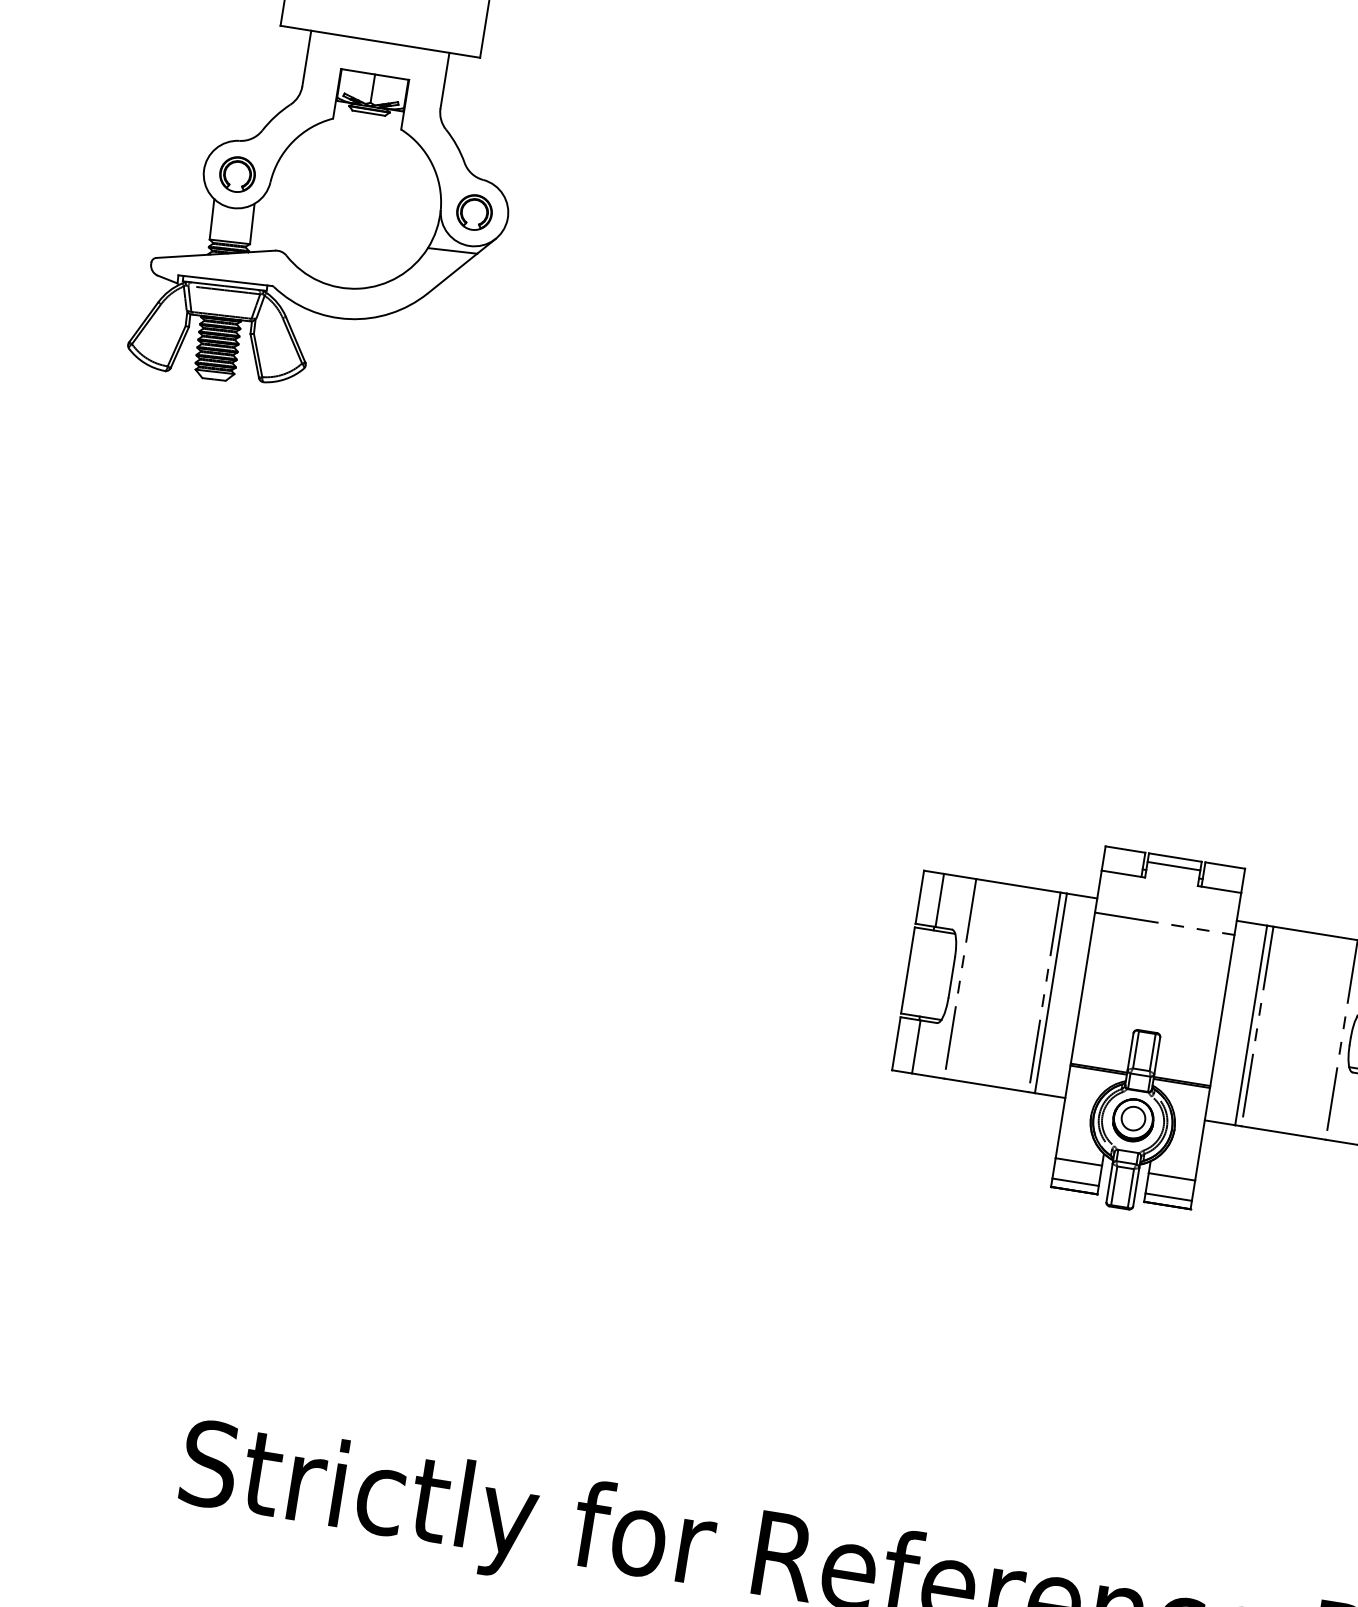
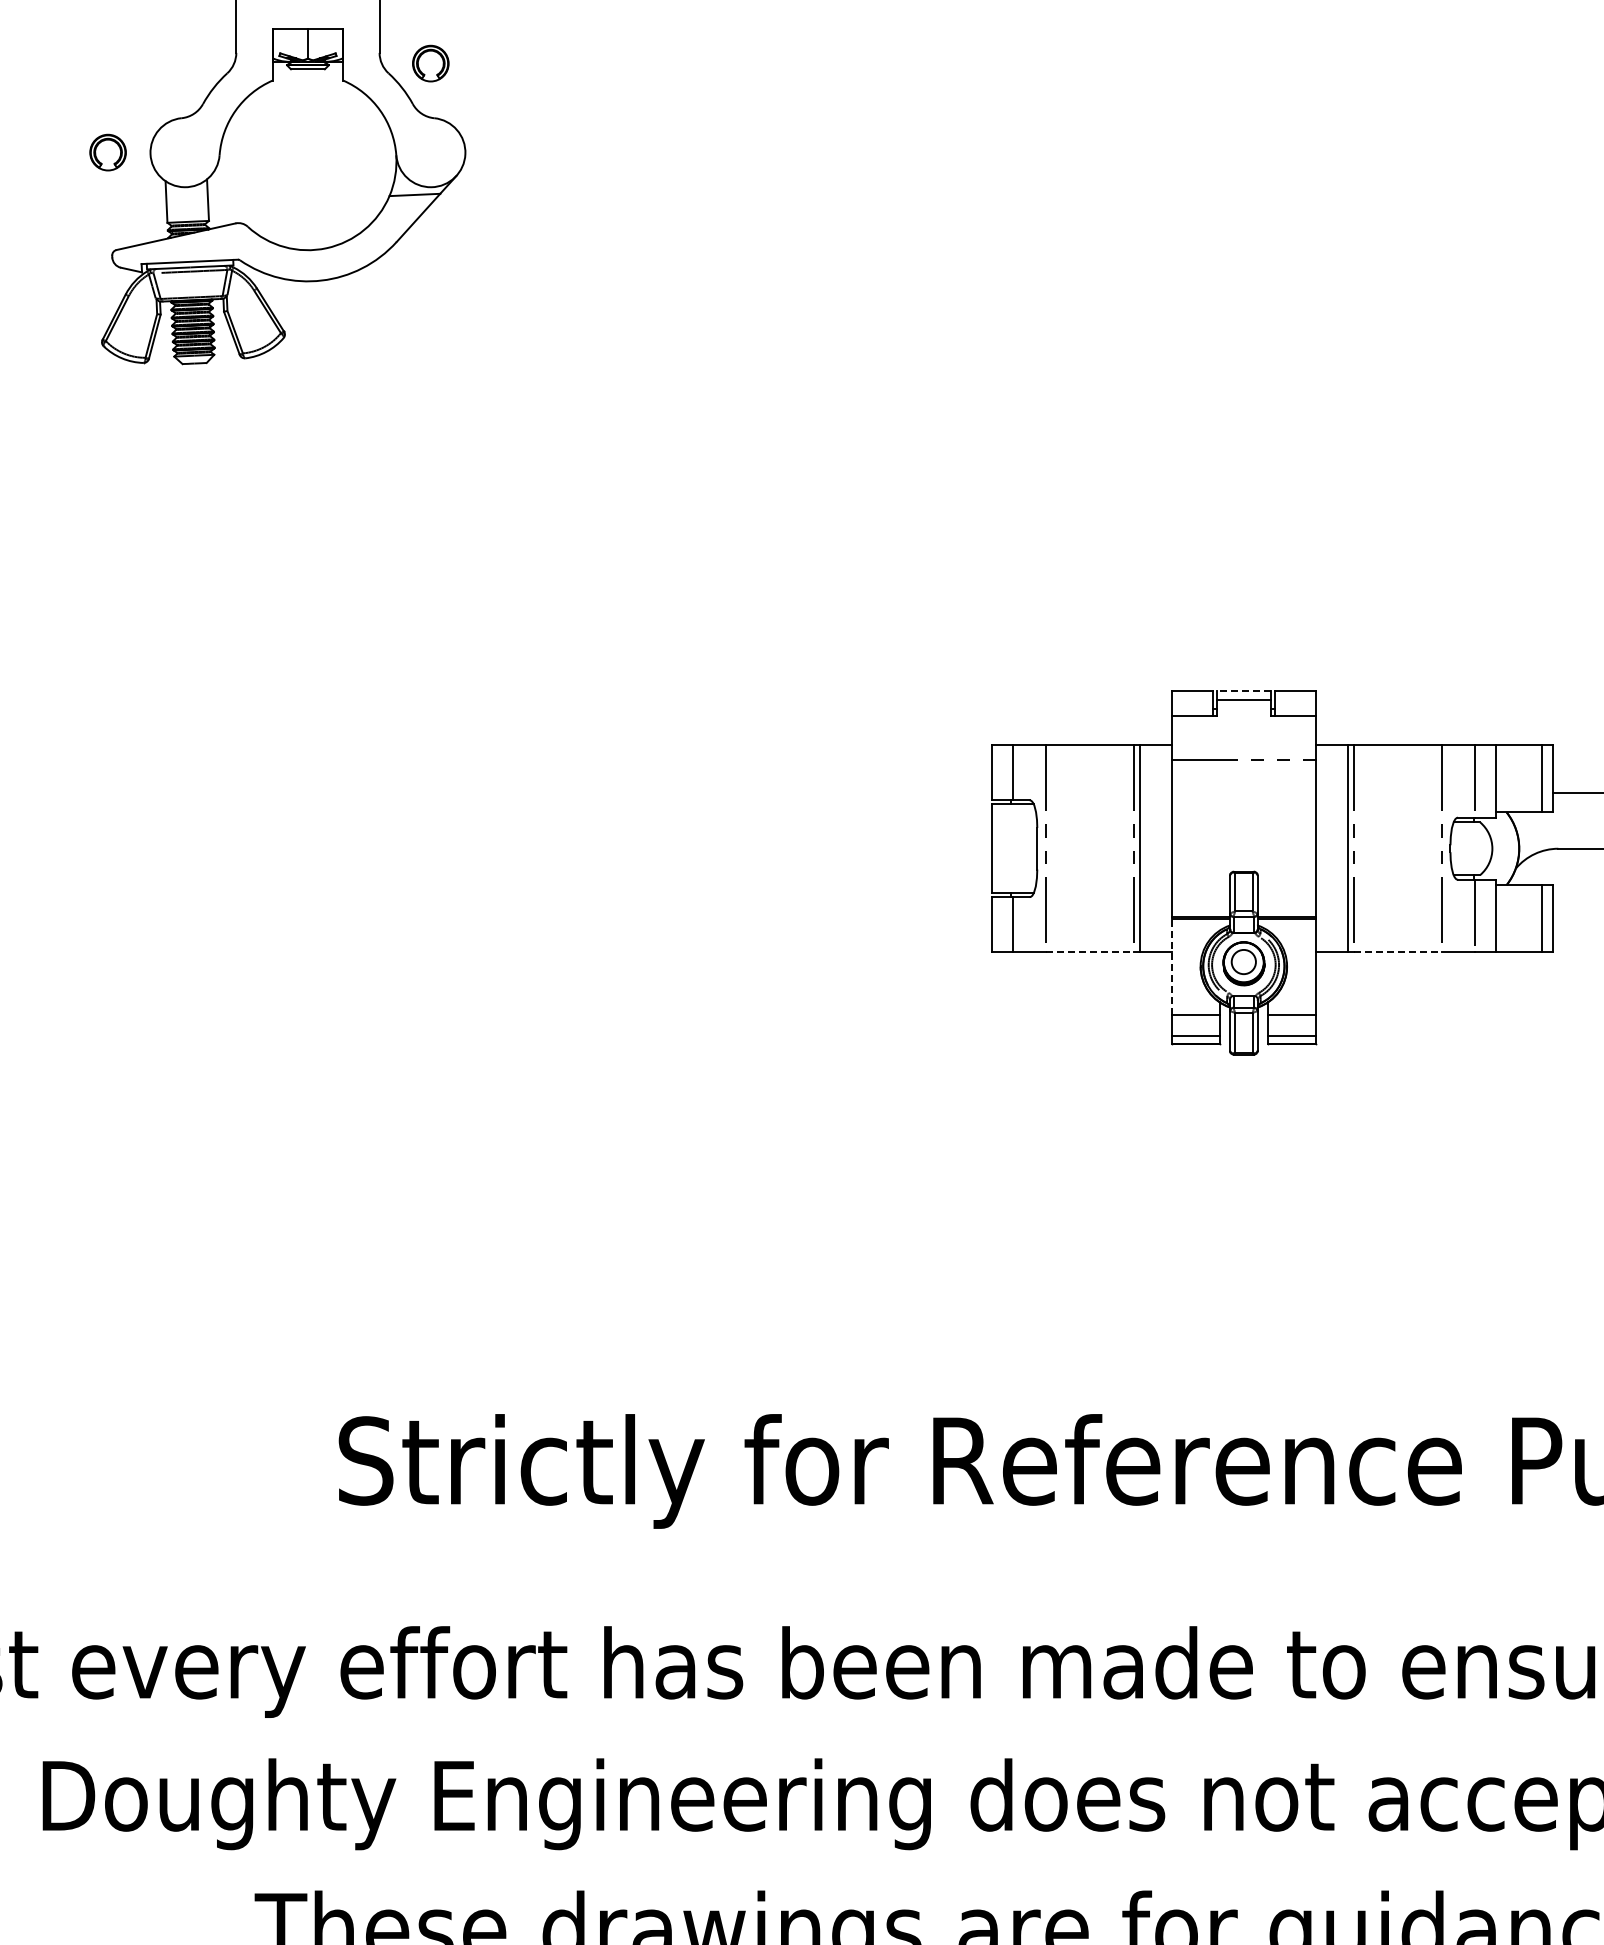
part: (236, 174) -> (107, 152), moved
part: (474, 212) -> (430, 63), moved
line: (1174, 857) -> (1243, 691), solid -> dashed
line: (986, 1085) -> (1089, 952), solid -> dashed
line: (1063, 1111) -> (1171, 966), solid -> dashed
line: (1283, 1133) -> (1397, 952), solid -> dashed

